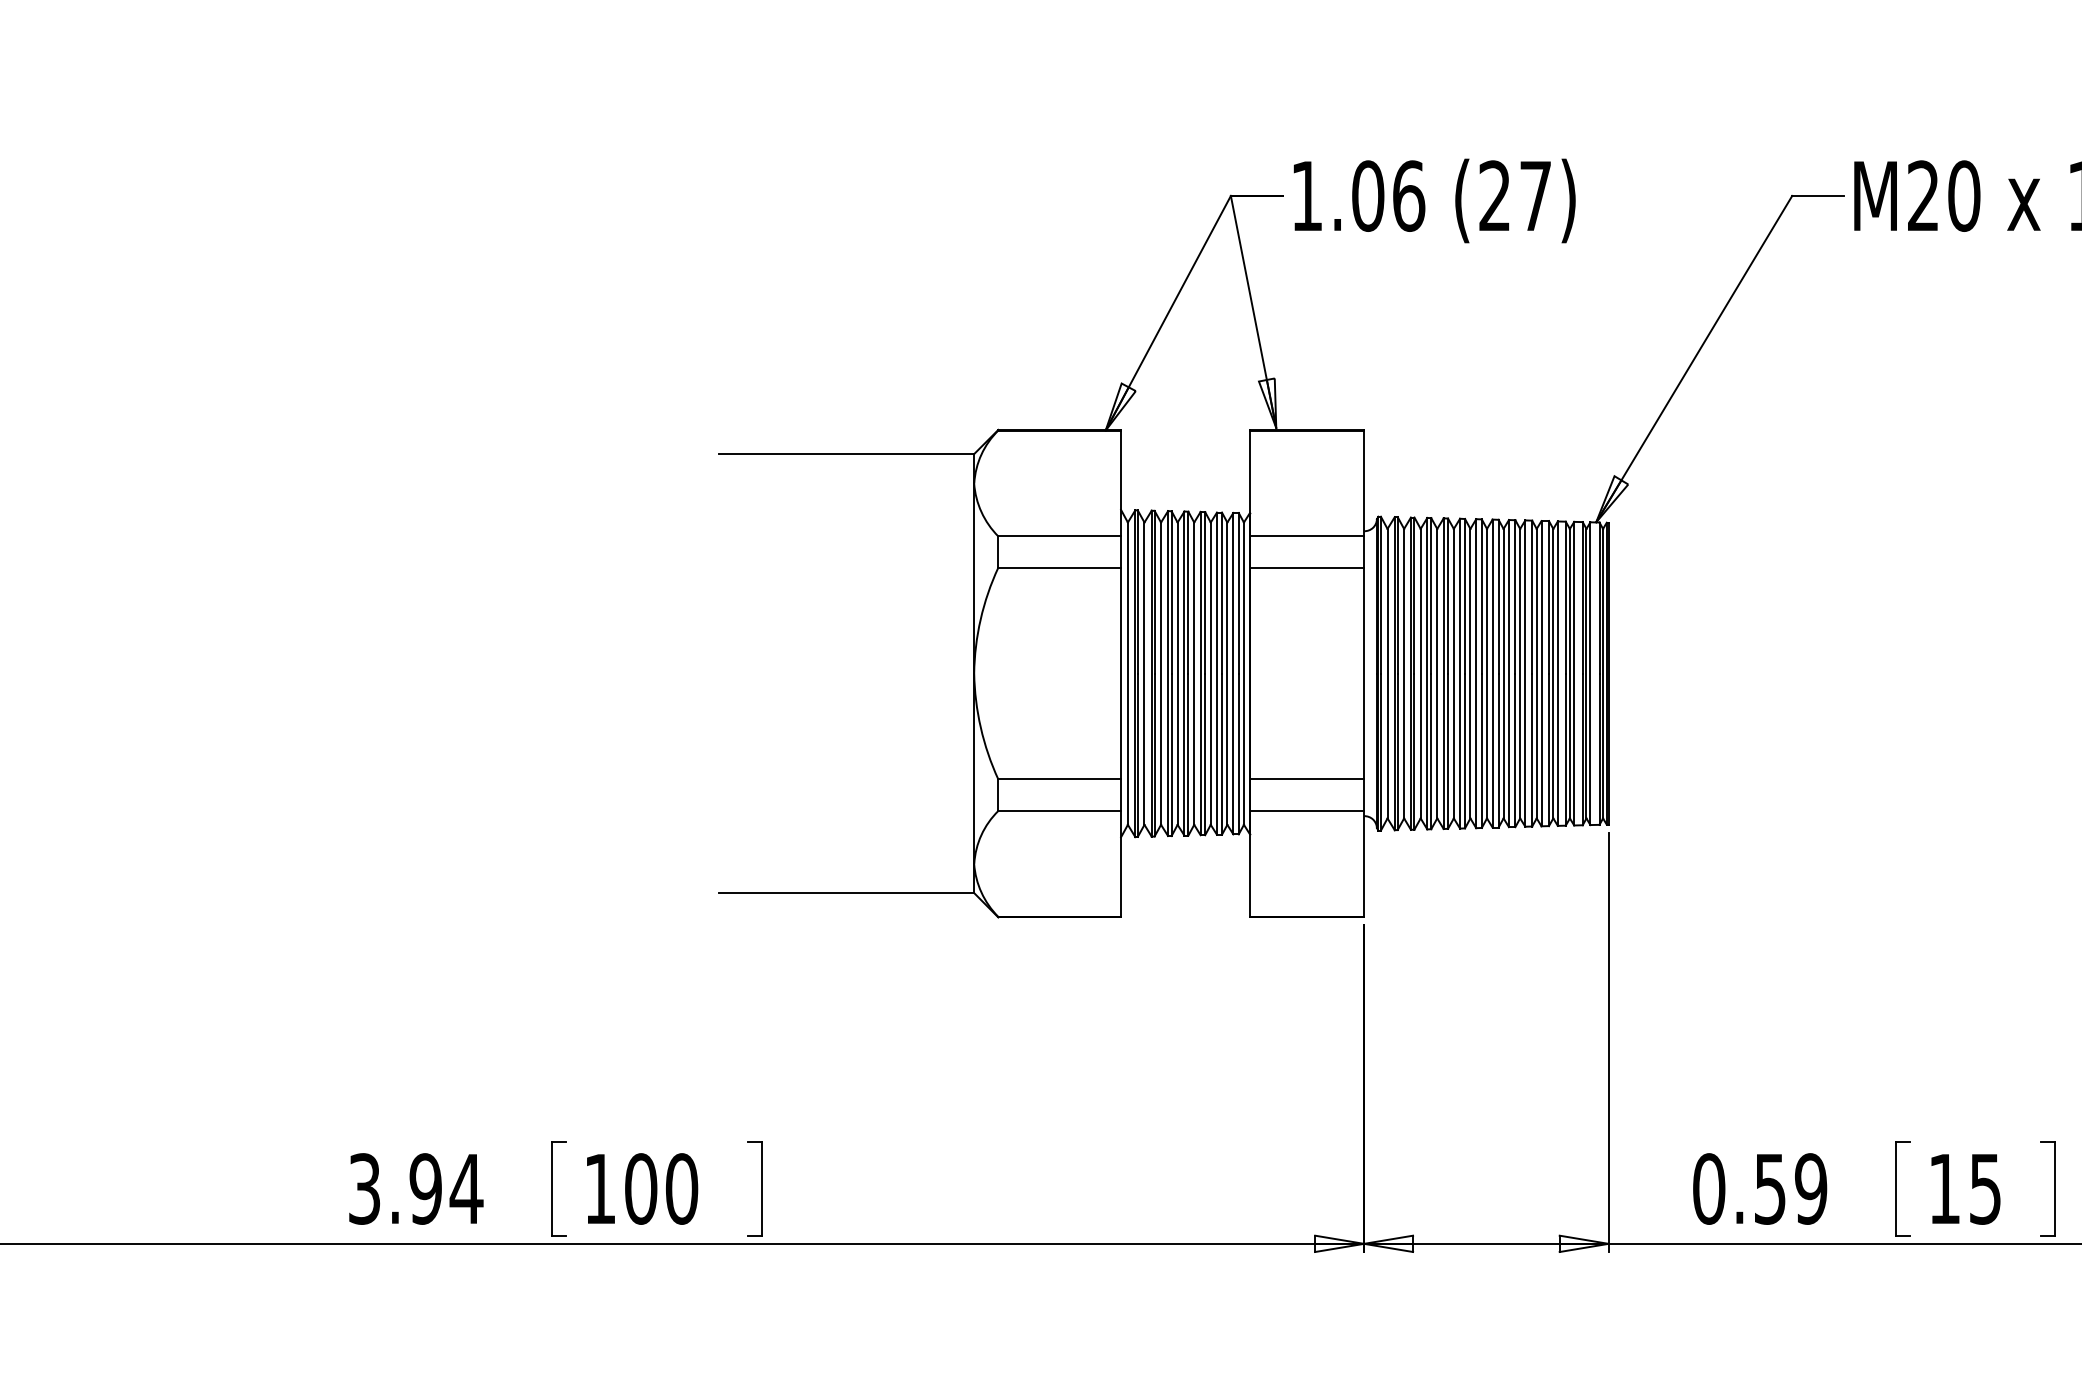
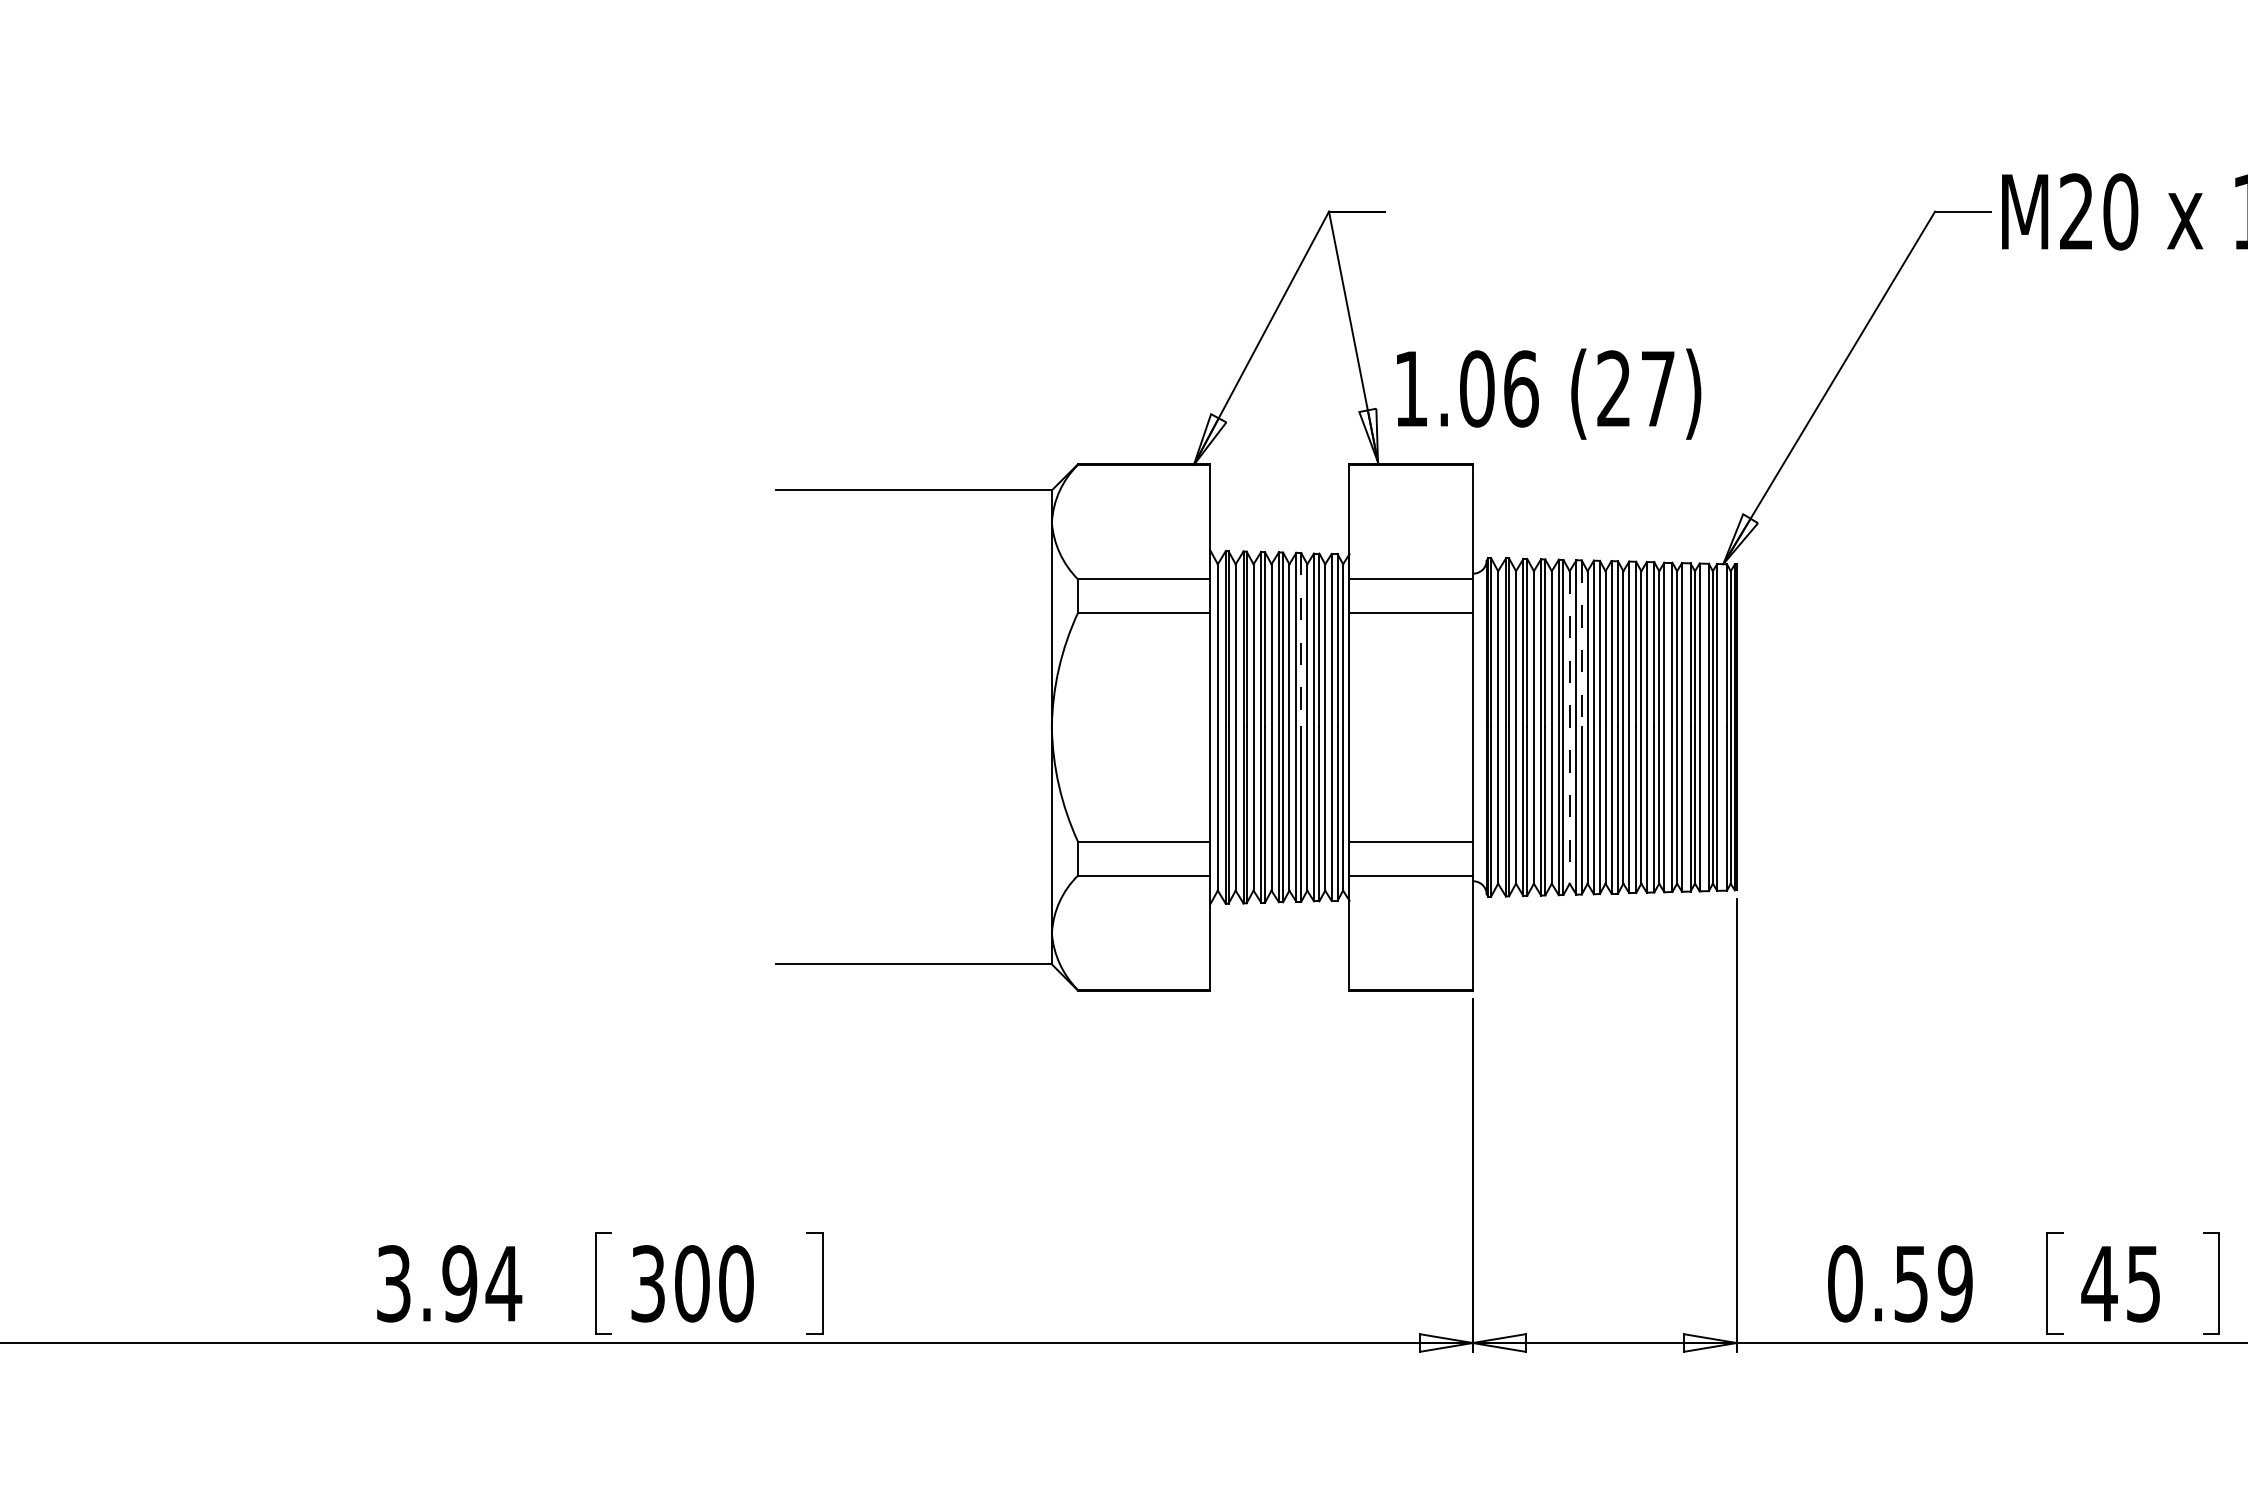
text: (1434, 200) -> (1548, 393), moved
line: (1205, 592) -> (1301, 639), solid -> dashed
line: (1465, 596) -> (1582, 644), solid -> dashed
line: (1453, 673) -> (1569, 727), solid -> dashed
text: (599, 1188) -> (647, 1283), 100 -> 300
text: (1944, 1188) -> (2099, 1283), 15 -> 45

